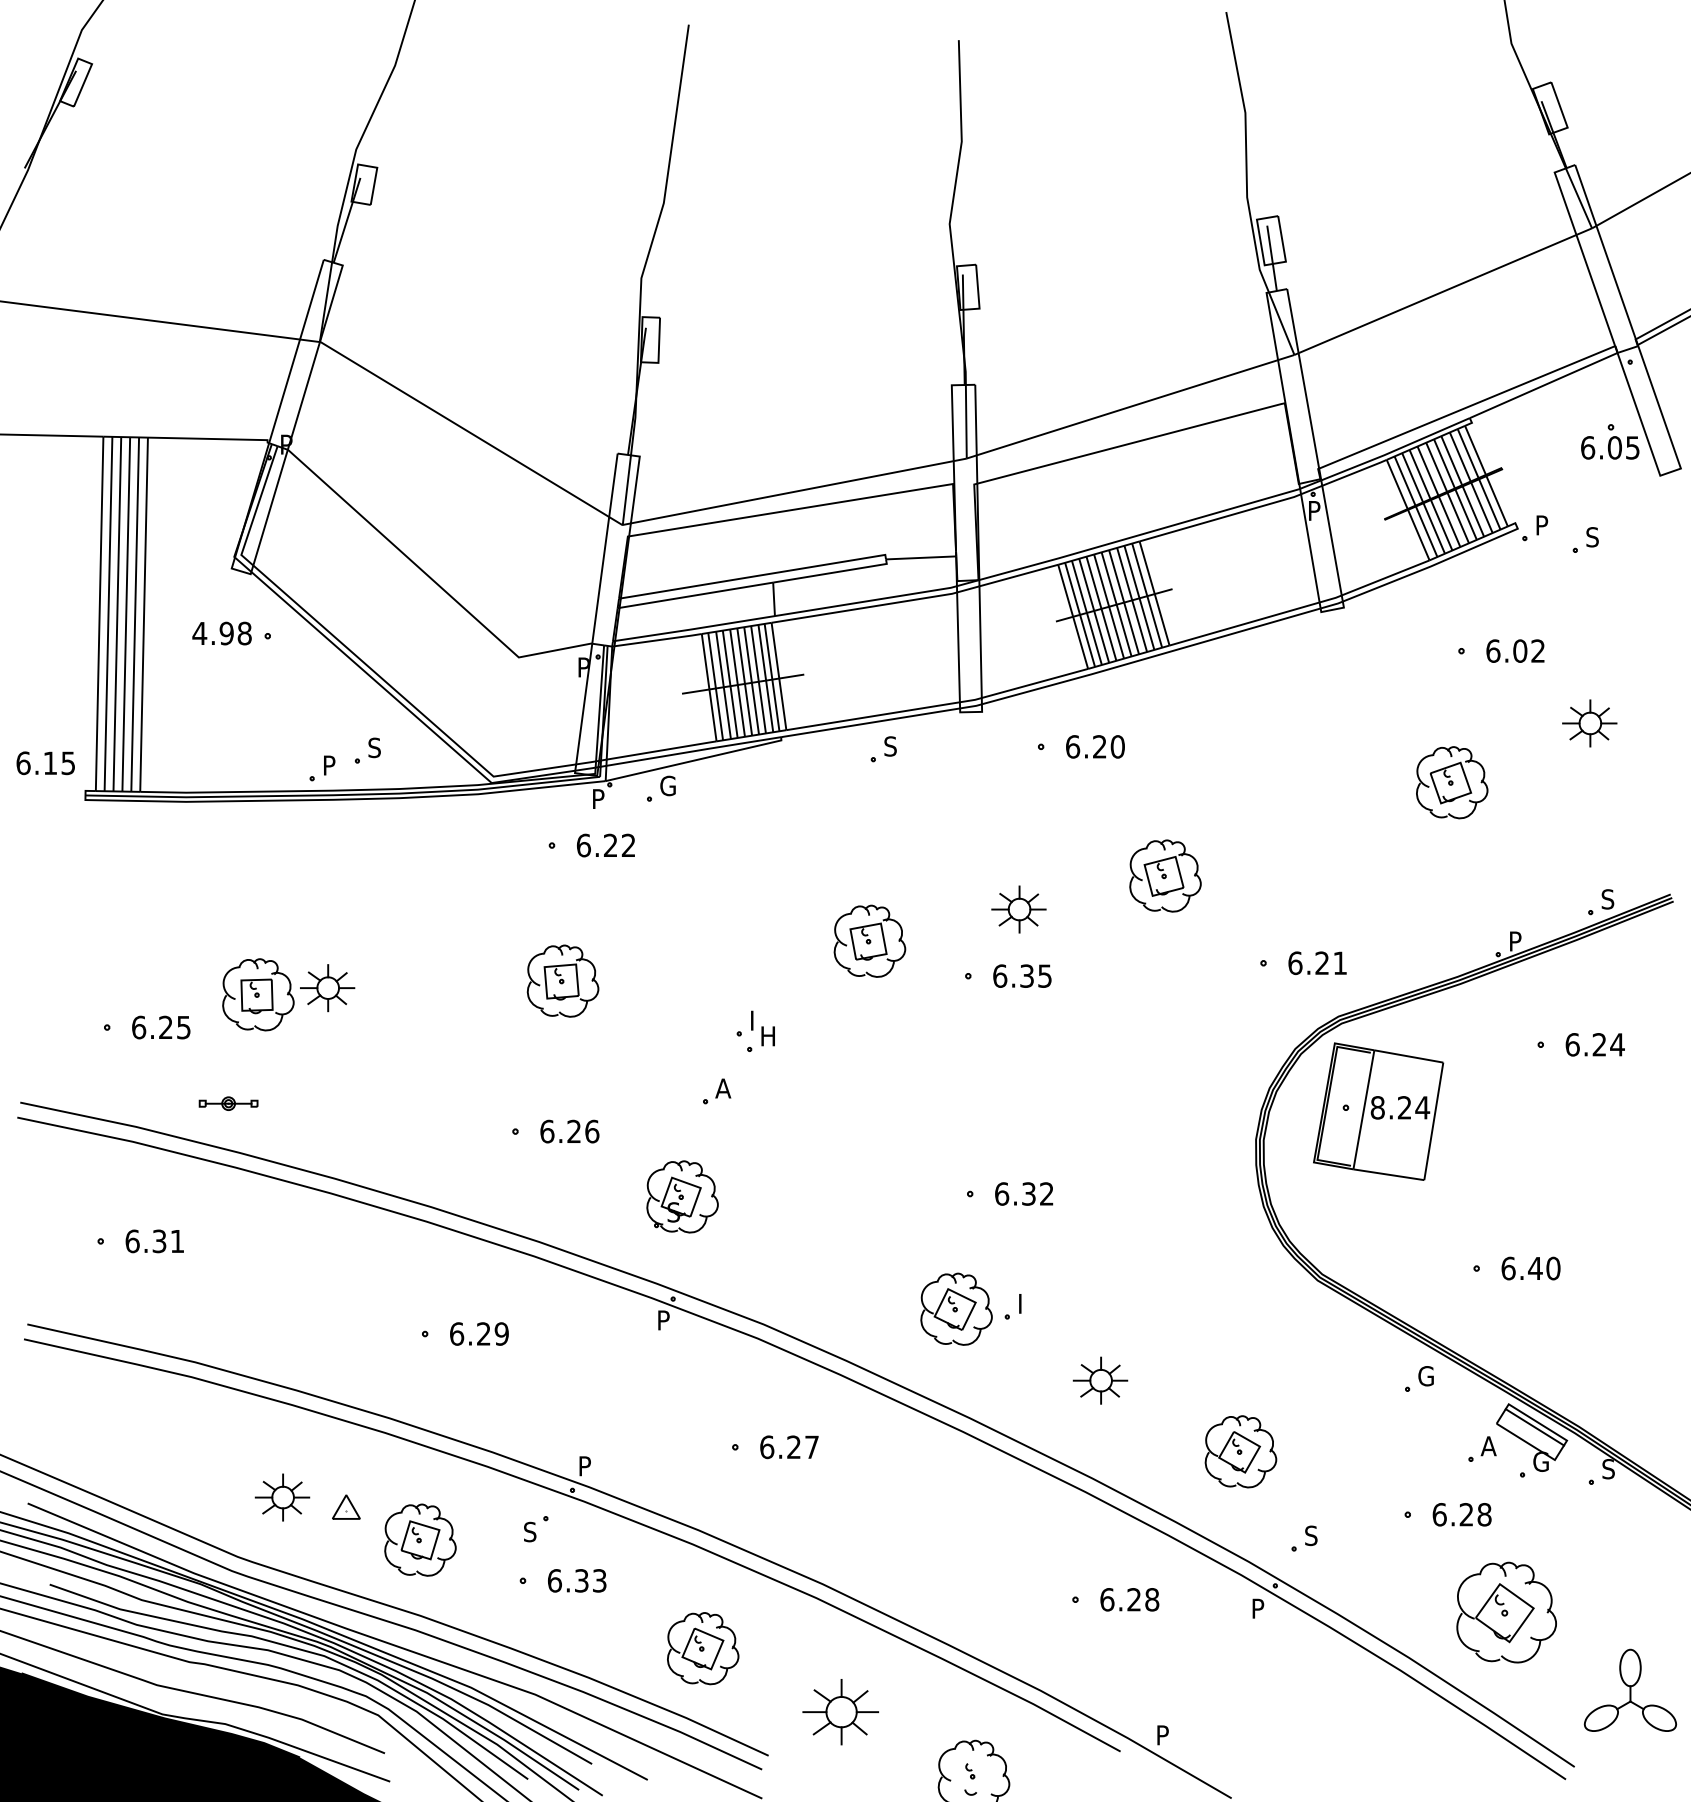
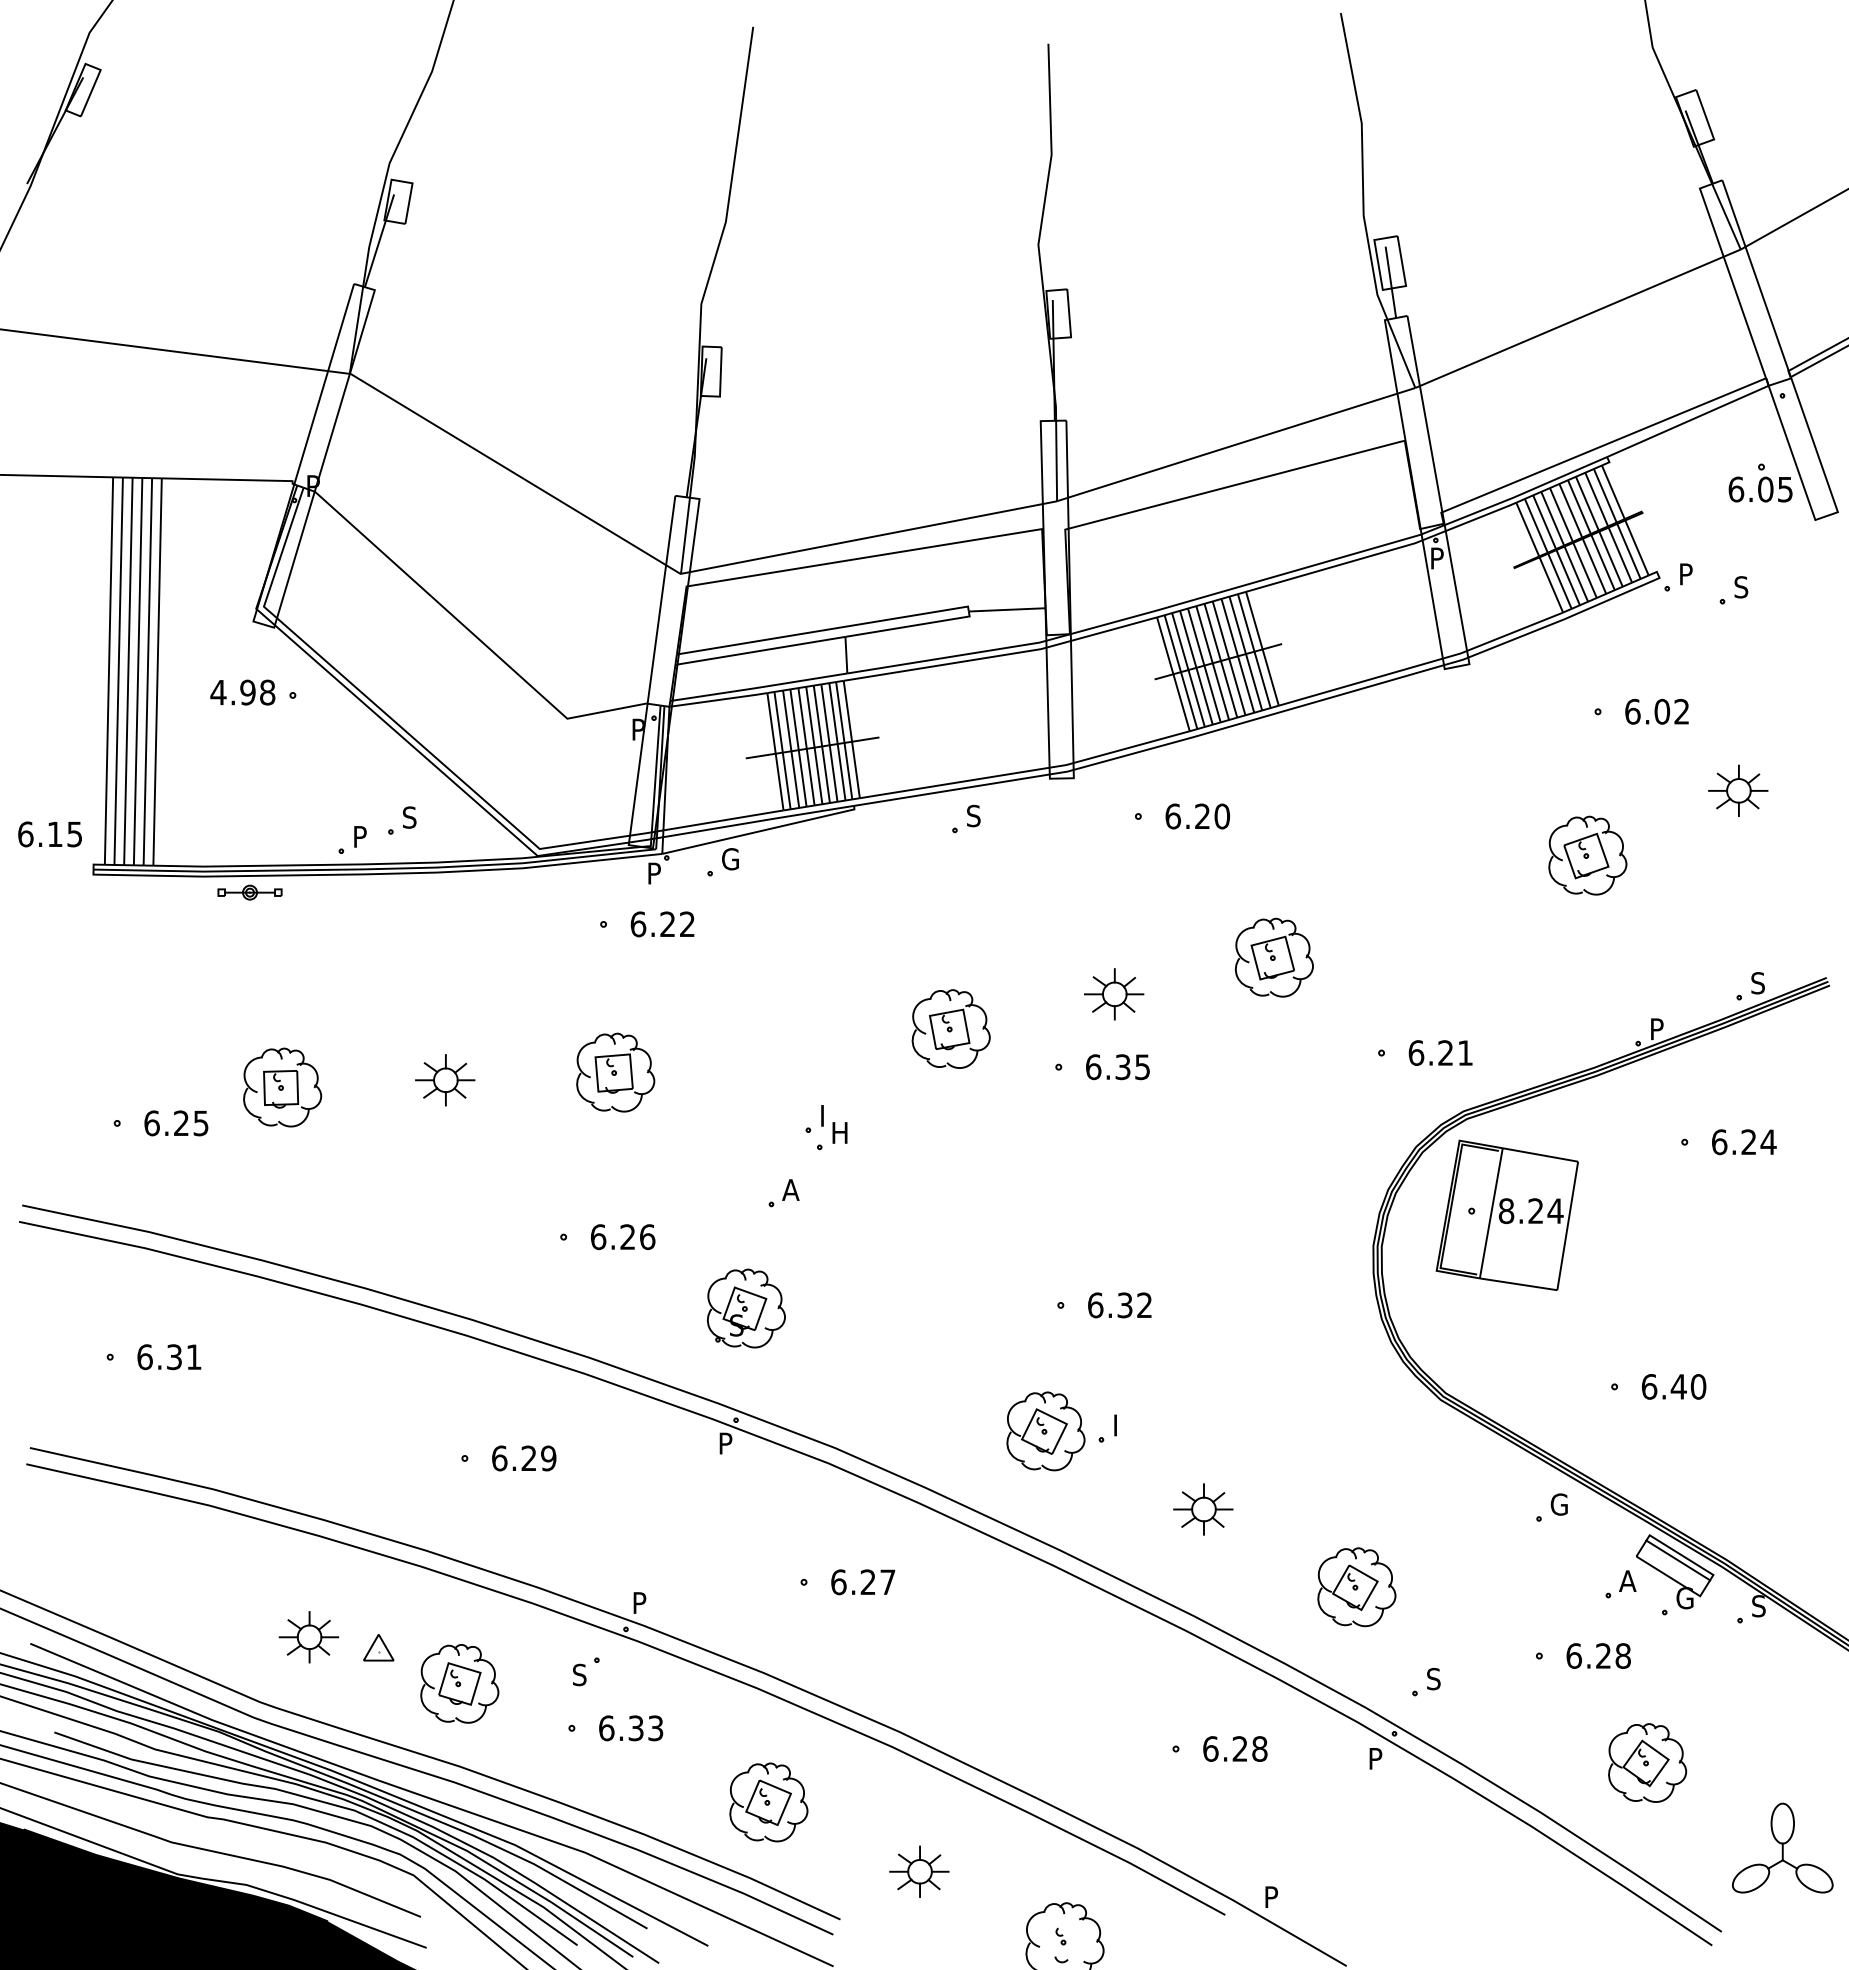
part: (327, 988) -> (445, 1080), moved
part: (228, 1103) -> (249, 892), moved
part: (1506, 1612) -> (1647, 1762), size x0.71
part: (840, 1711) -> (919, 1871), size x0.71

